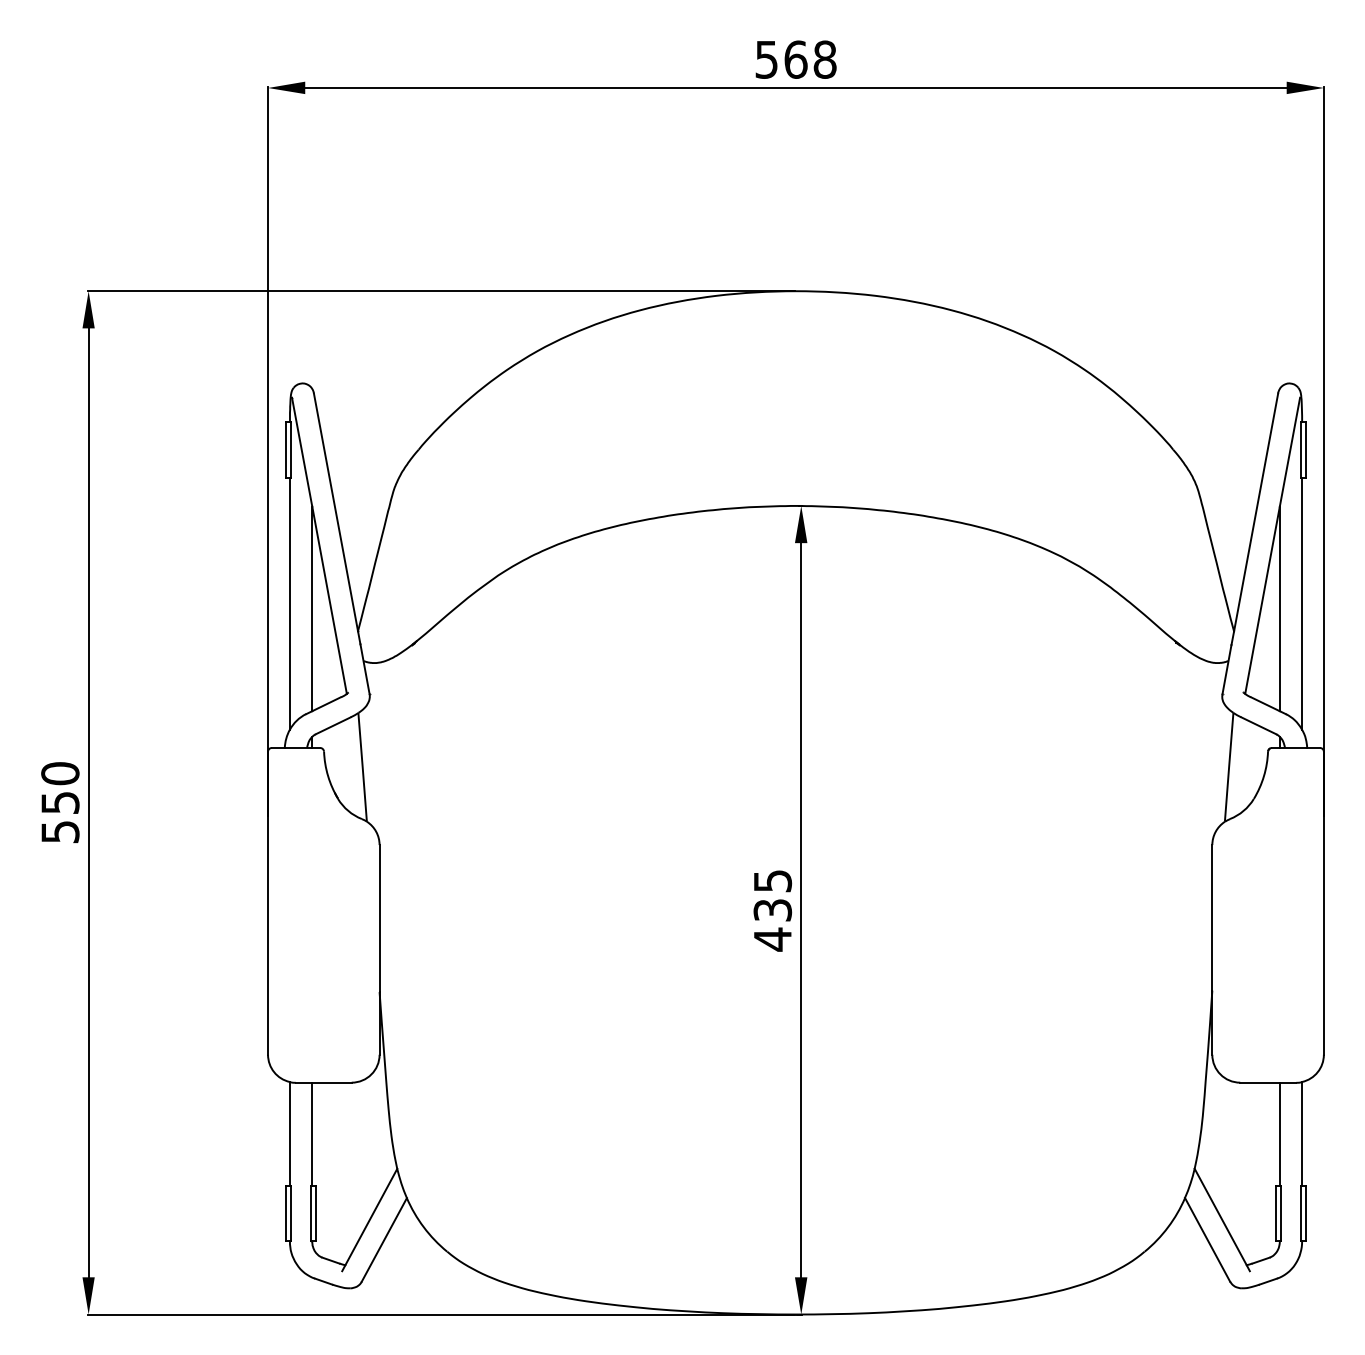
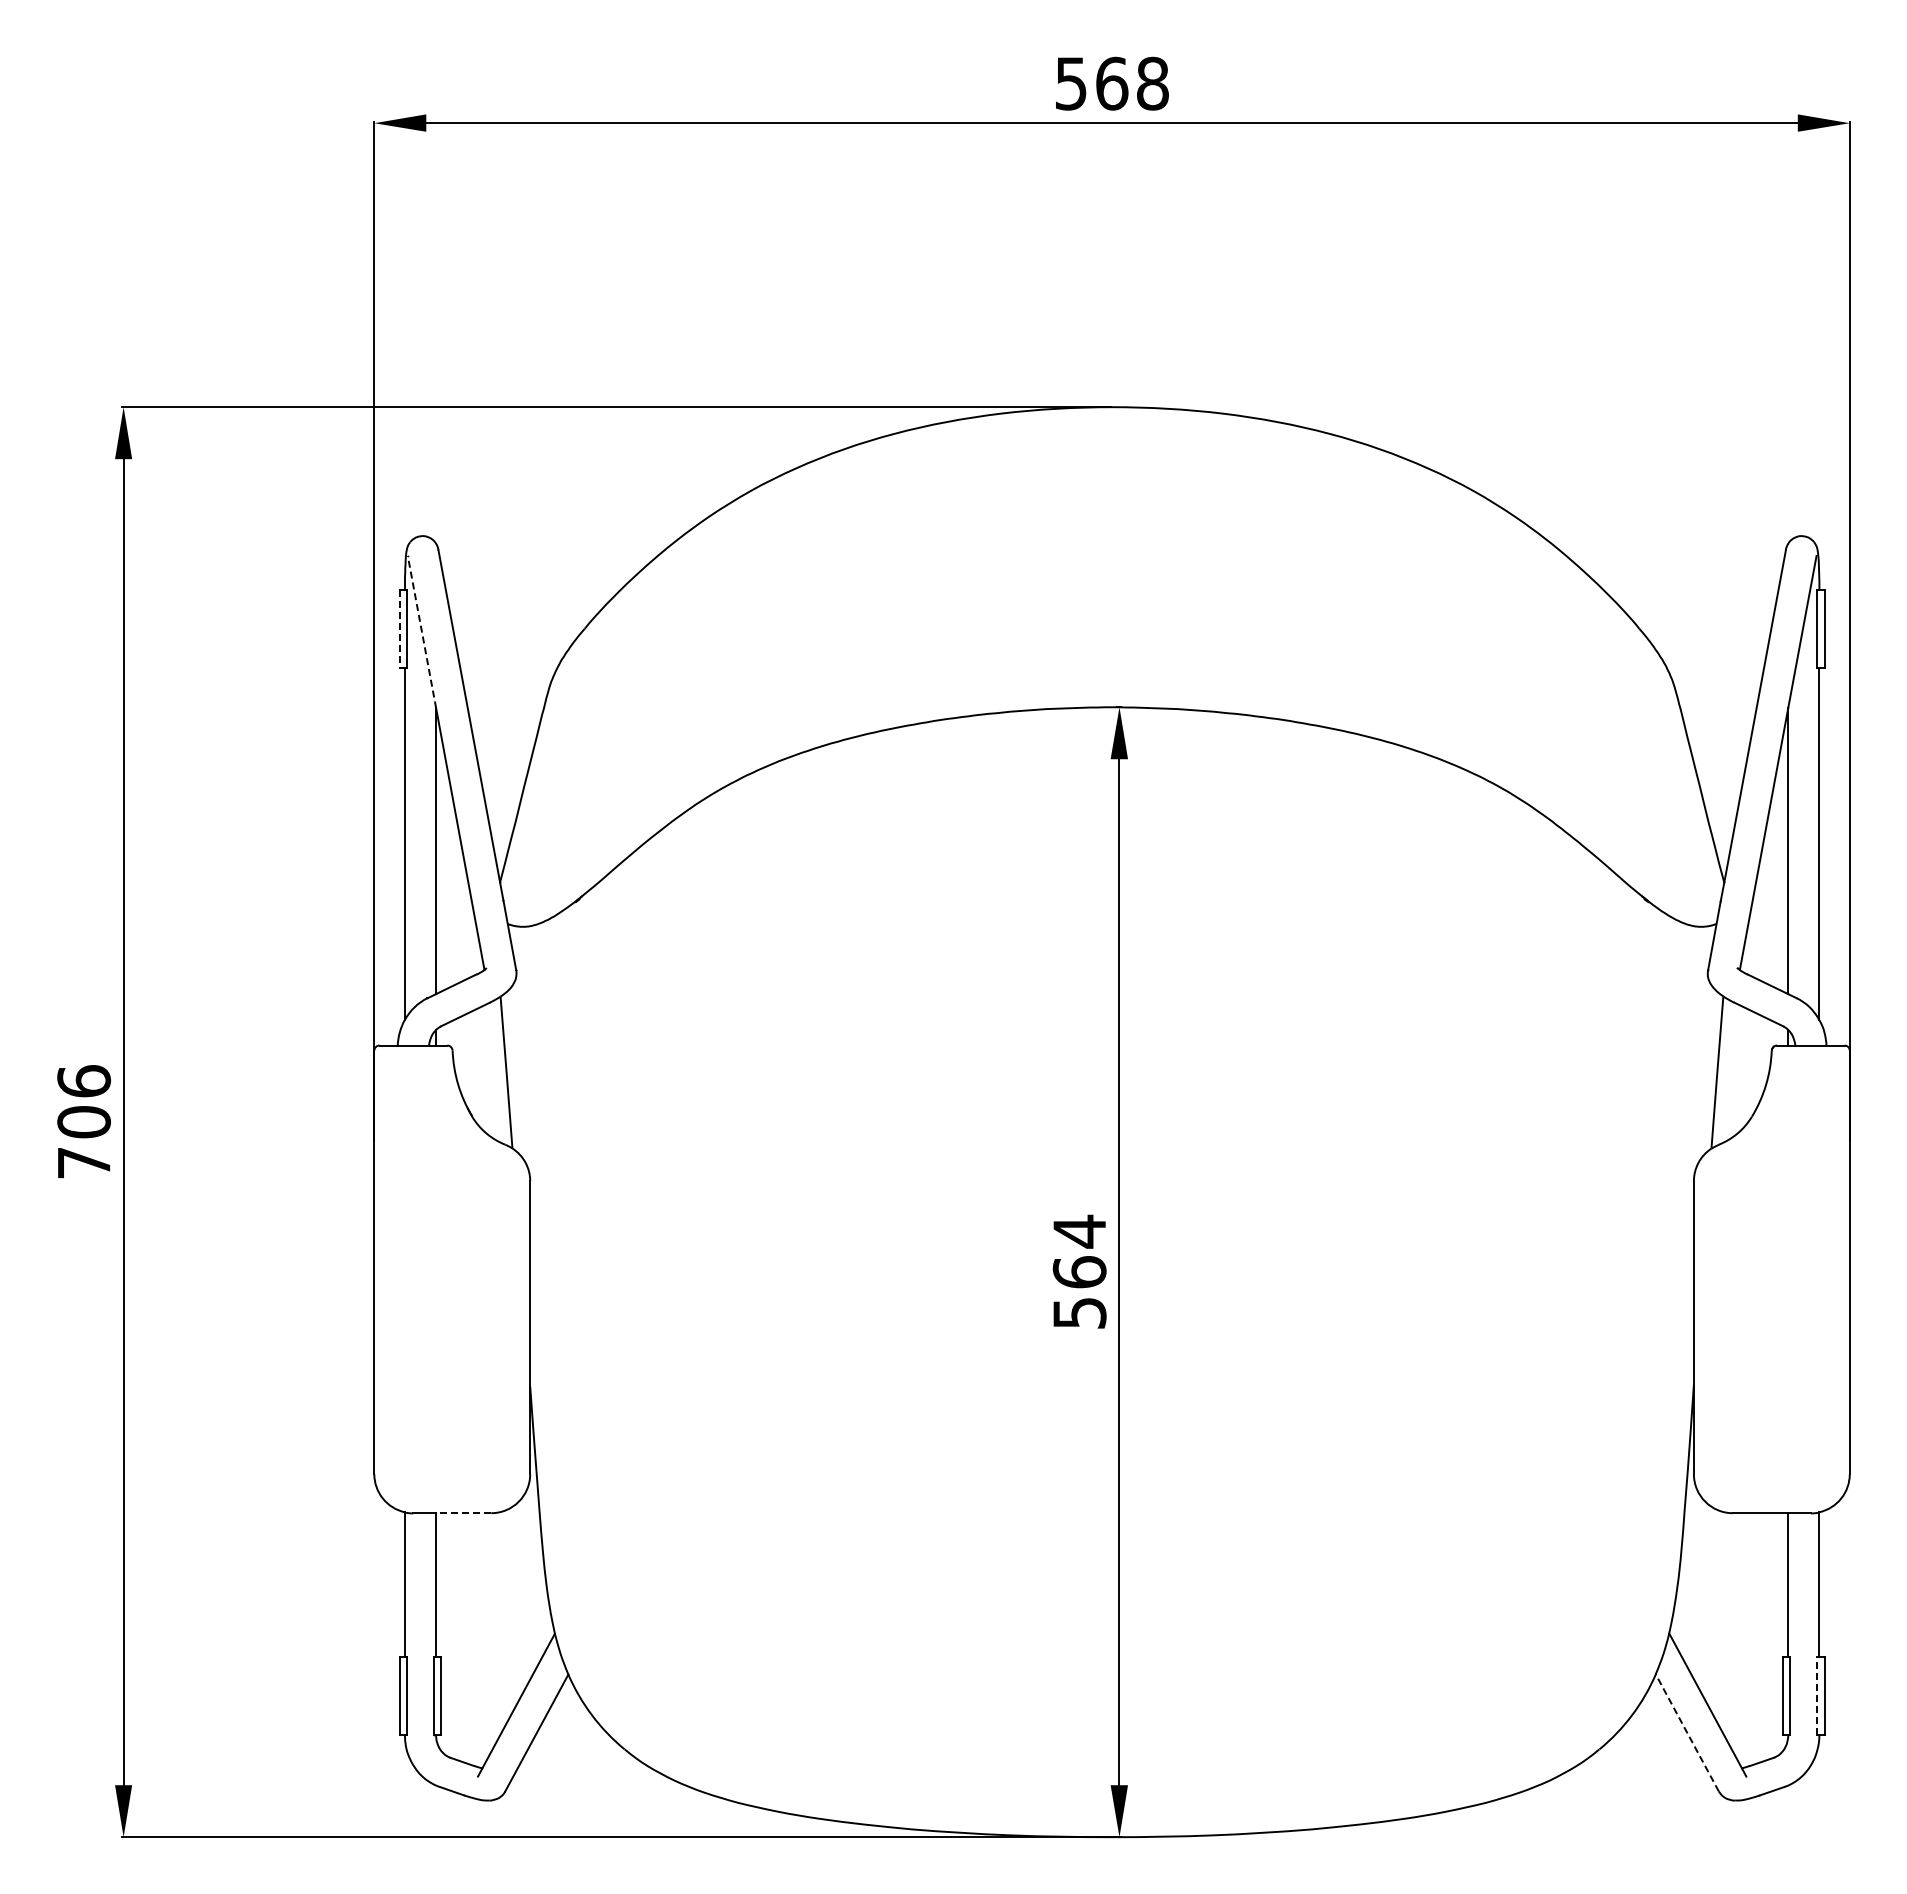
line: (286, 450) -> (399, 629), solid -> dashed
line: (301, 451) -> (421, 631), solid -> dashed
text: (60, 802) -> (84, 1121), 550 -> 706
text: (772, 910) -> (1079, 1272), 435 -> 564
line: (331, 1082) -> (463, 1513), solid -> dashed
line: (1300, 1213) -> (1817, 1696), solid -> dashed
line: (1207, 1239) -> (1687, 1732), solid -> dashed

